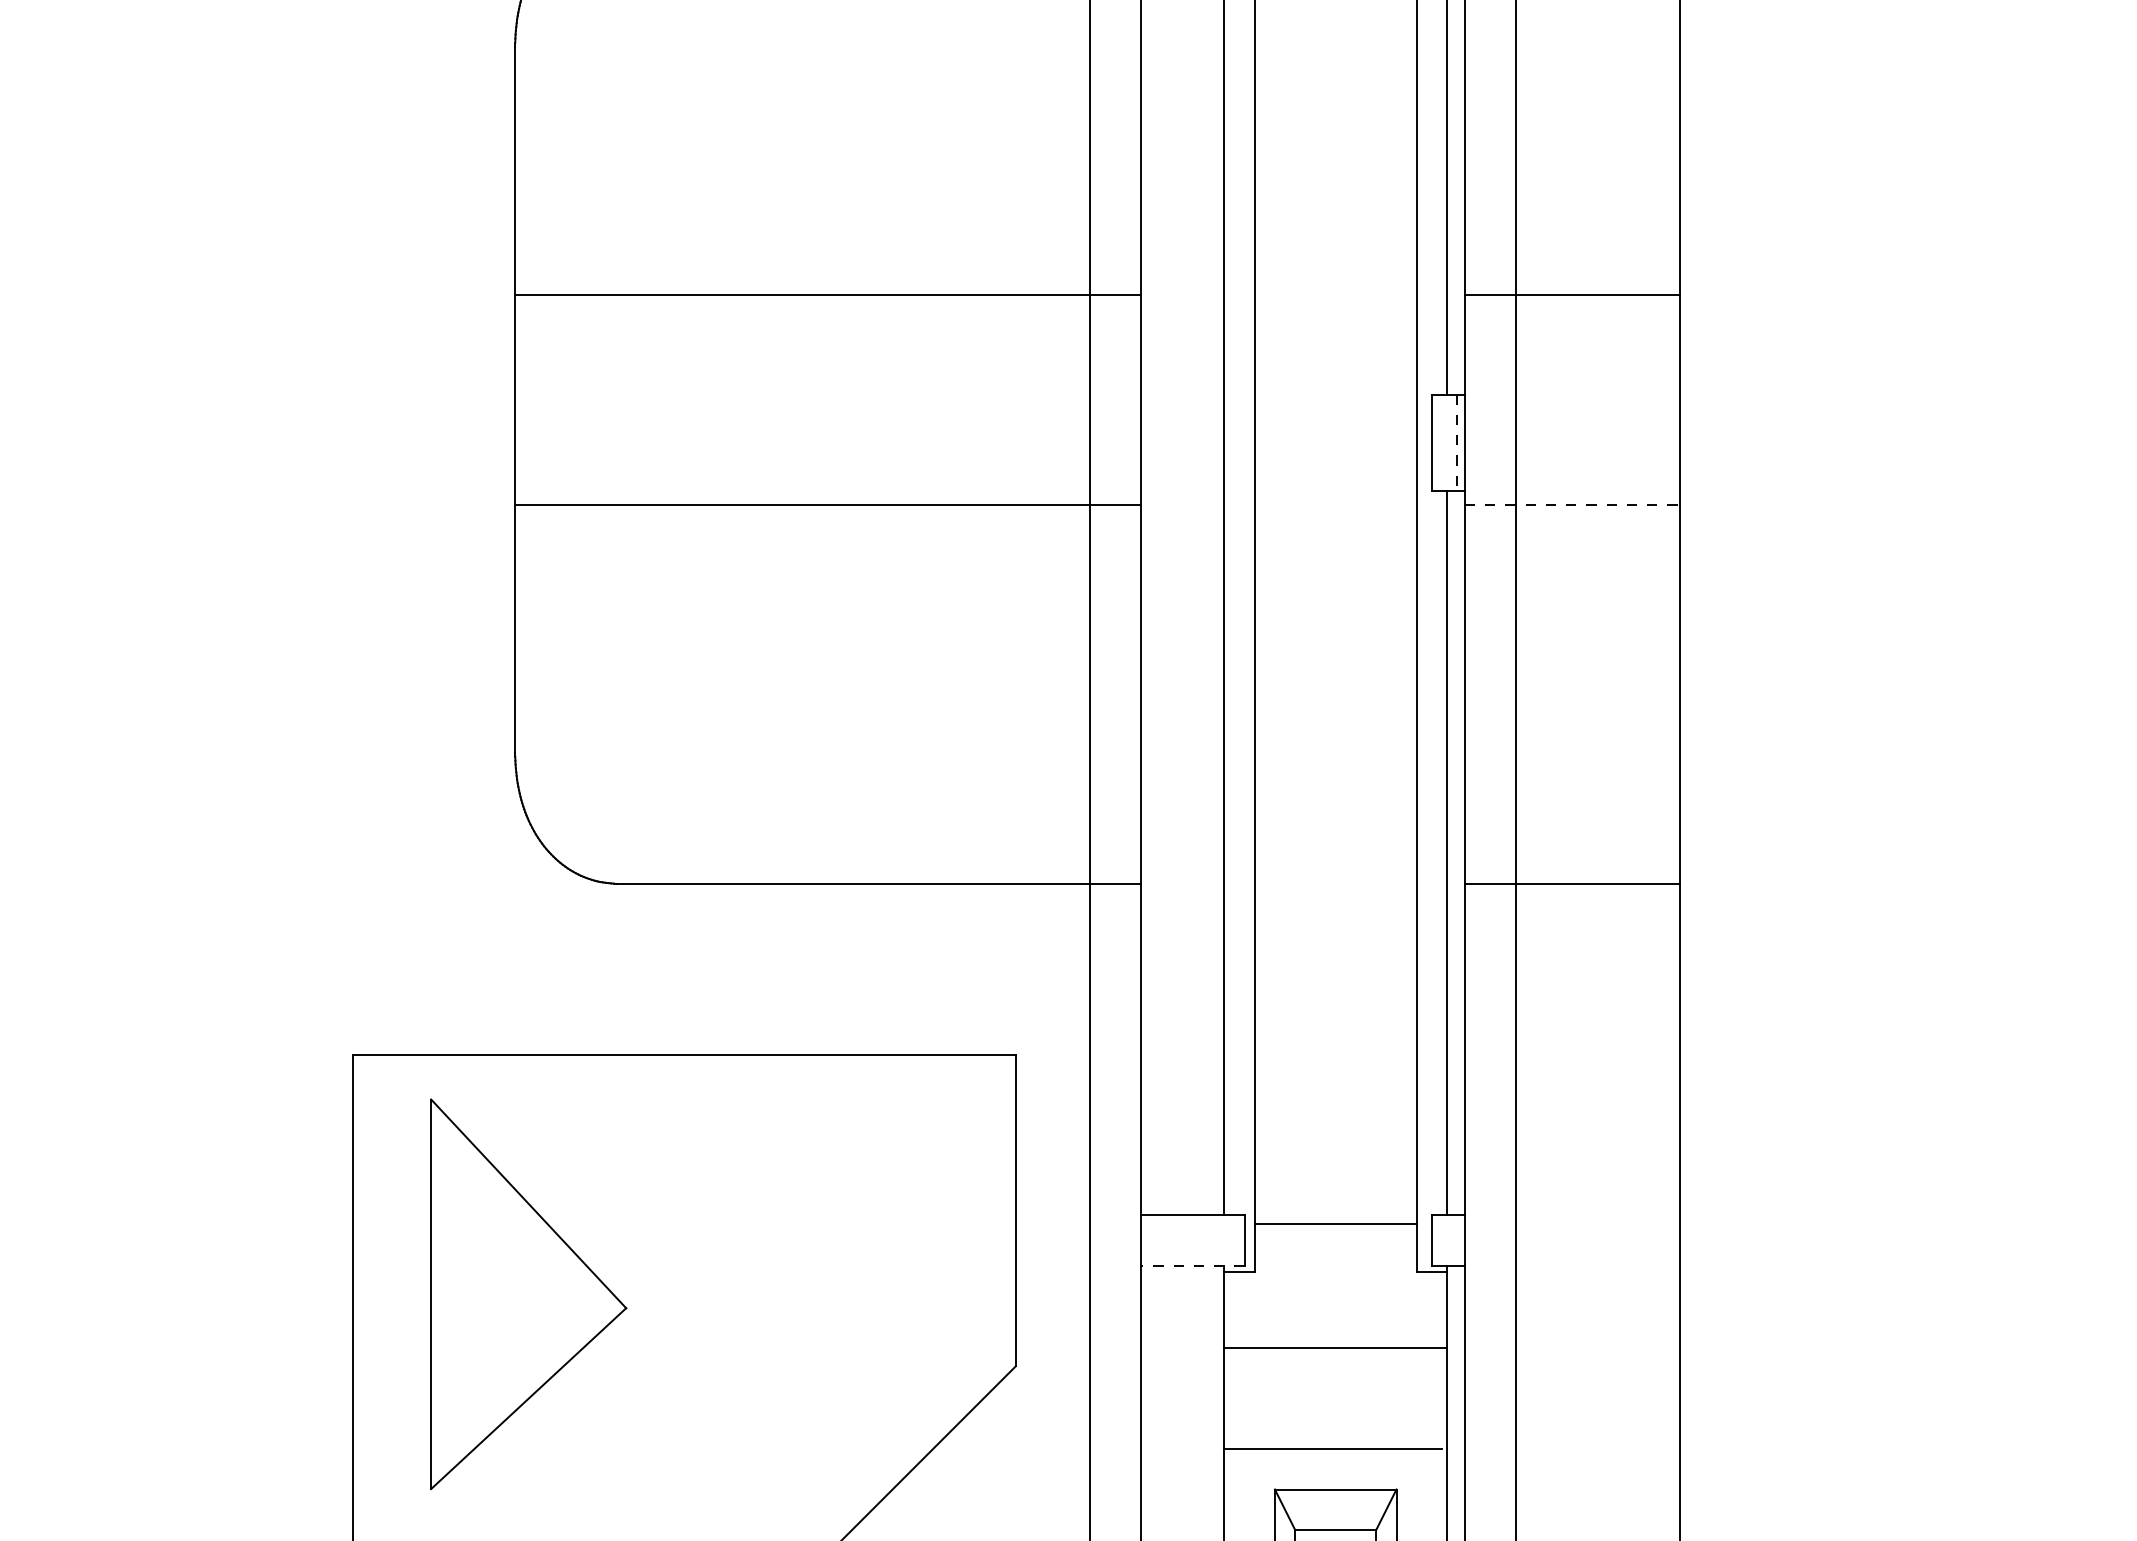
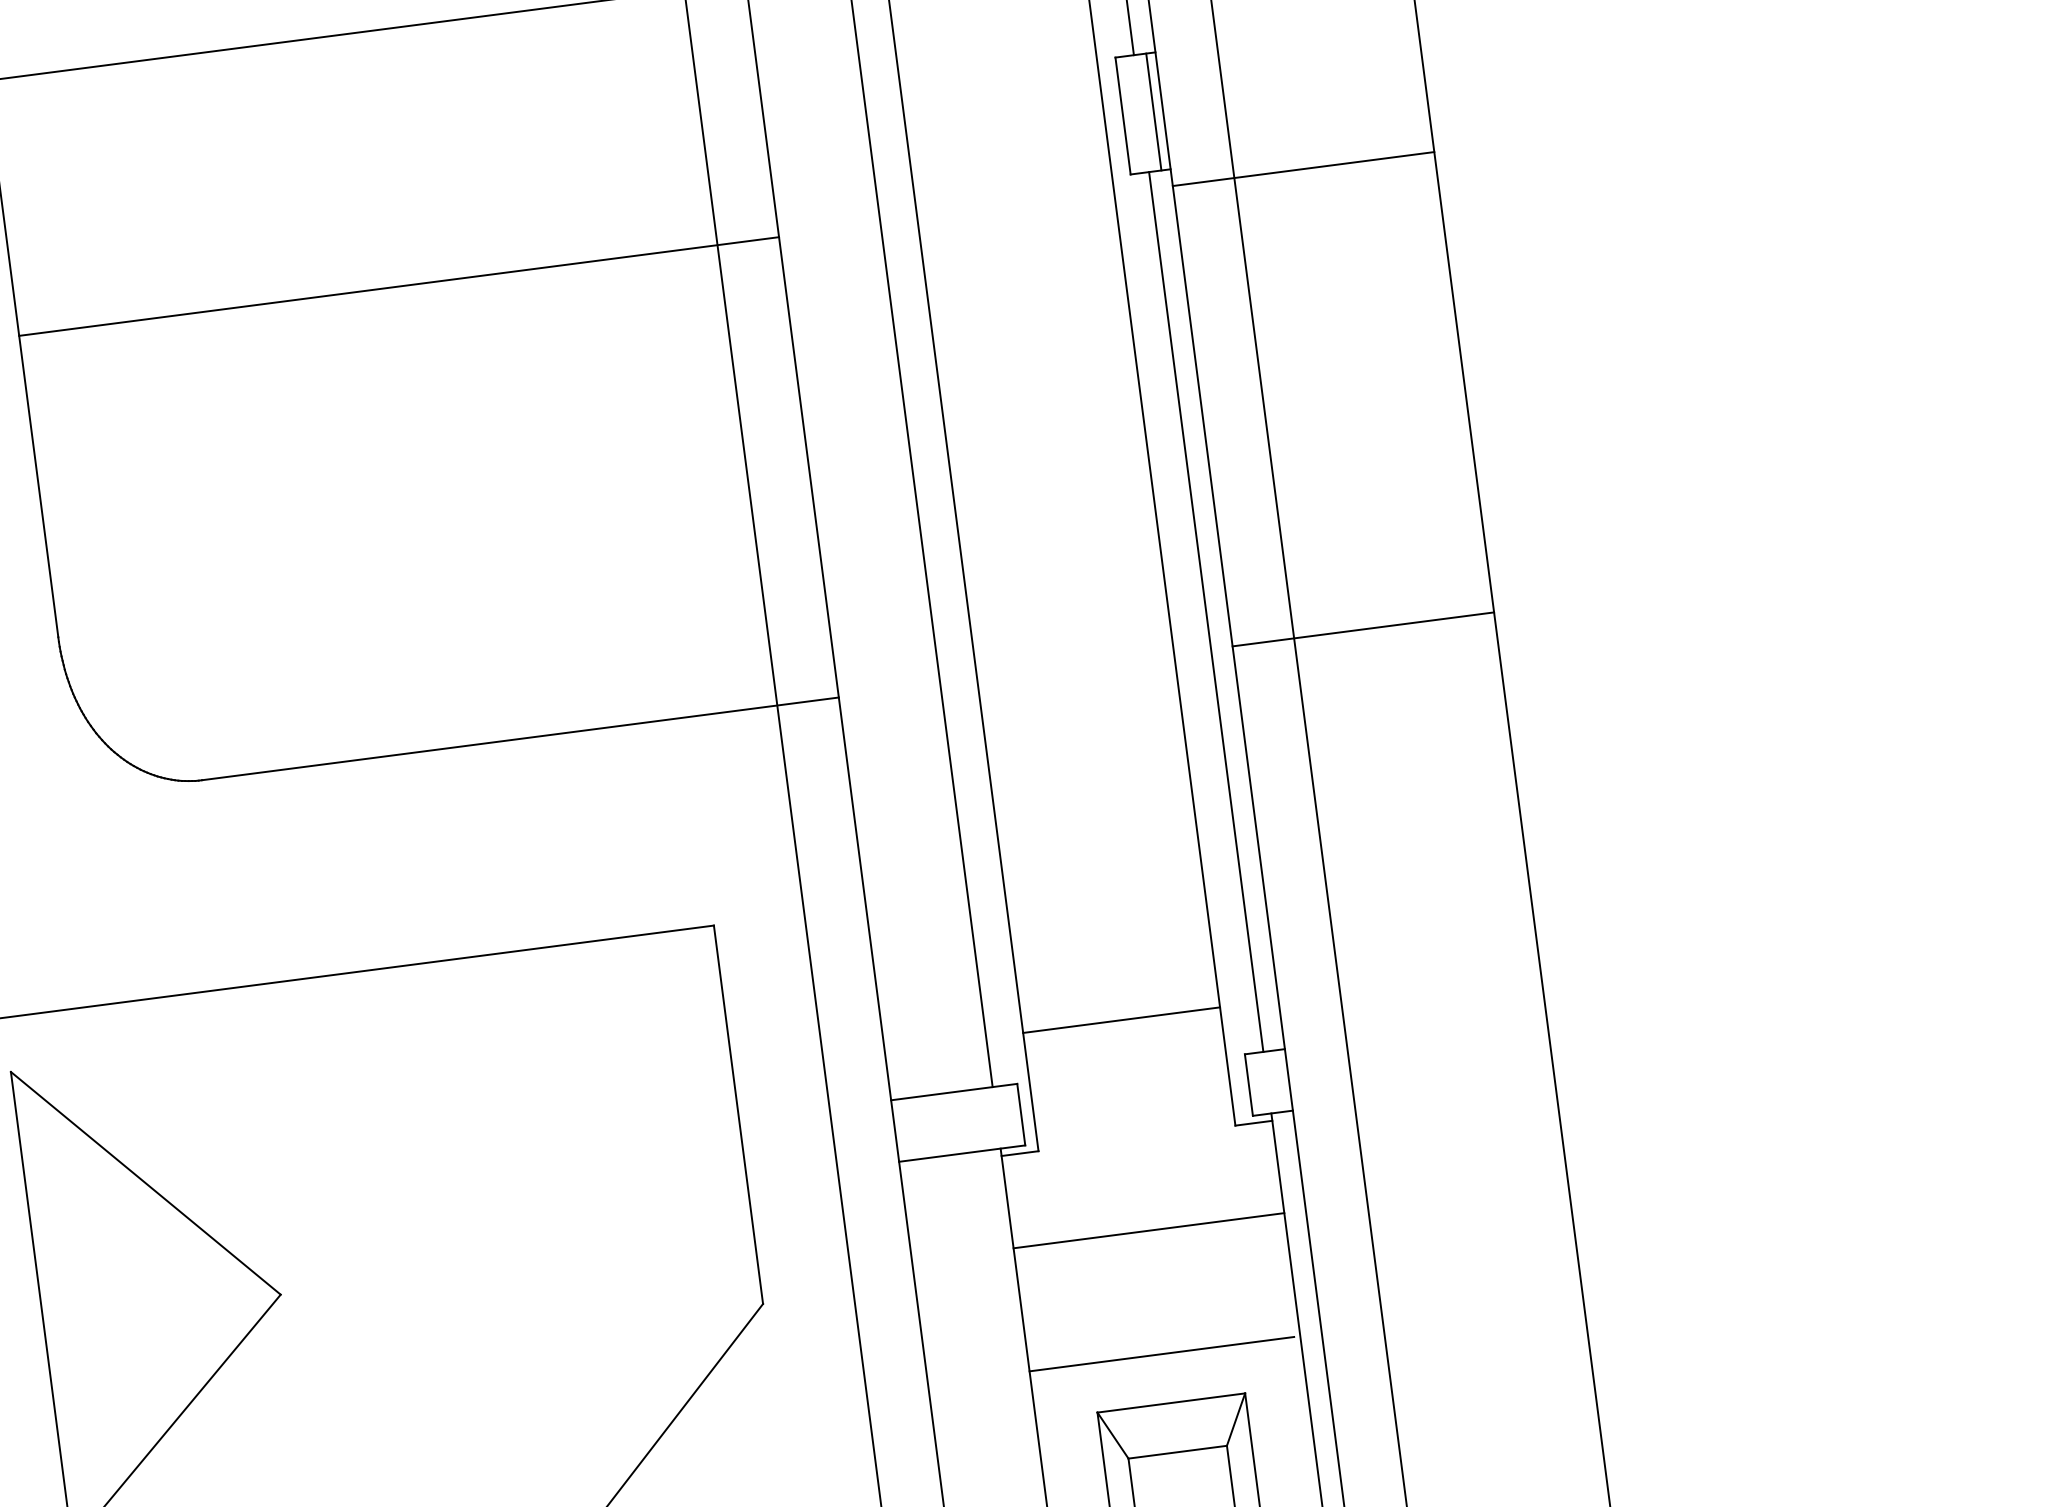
line: (1457, 443) -> (1154, 112), dashed -> solid
line: (1572, 504) -> (1303, 168), dashed -> solid
line: (1335, 1224) -> (1121, 1020), moved
line: (1192, 1265) -> (961, 1153), dashed -> solid

